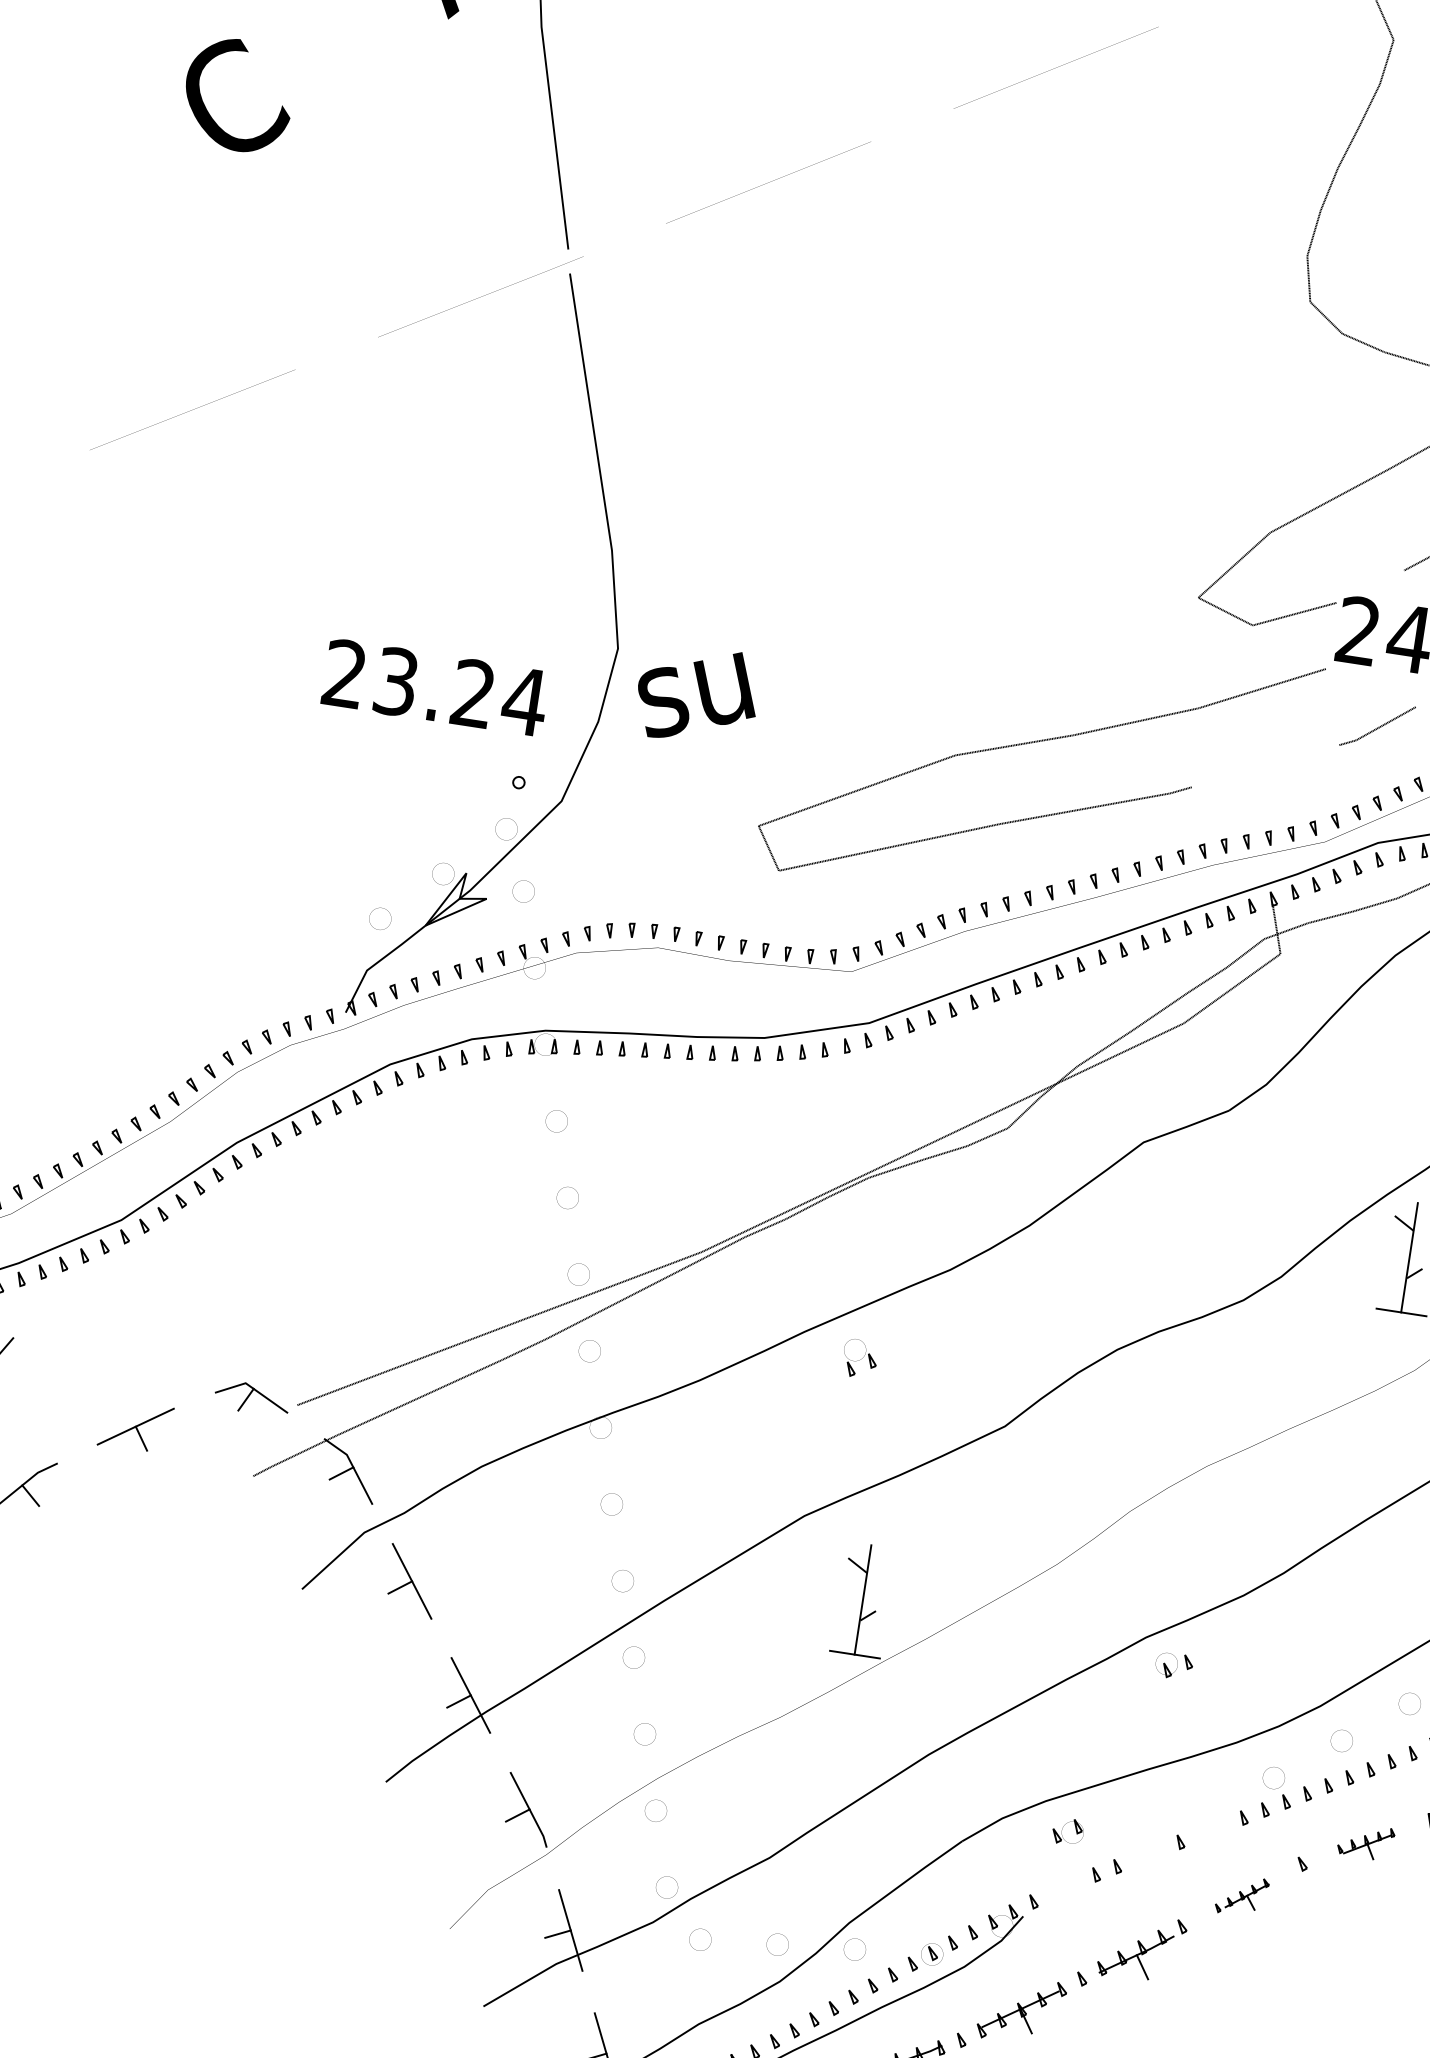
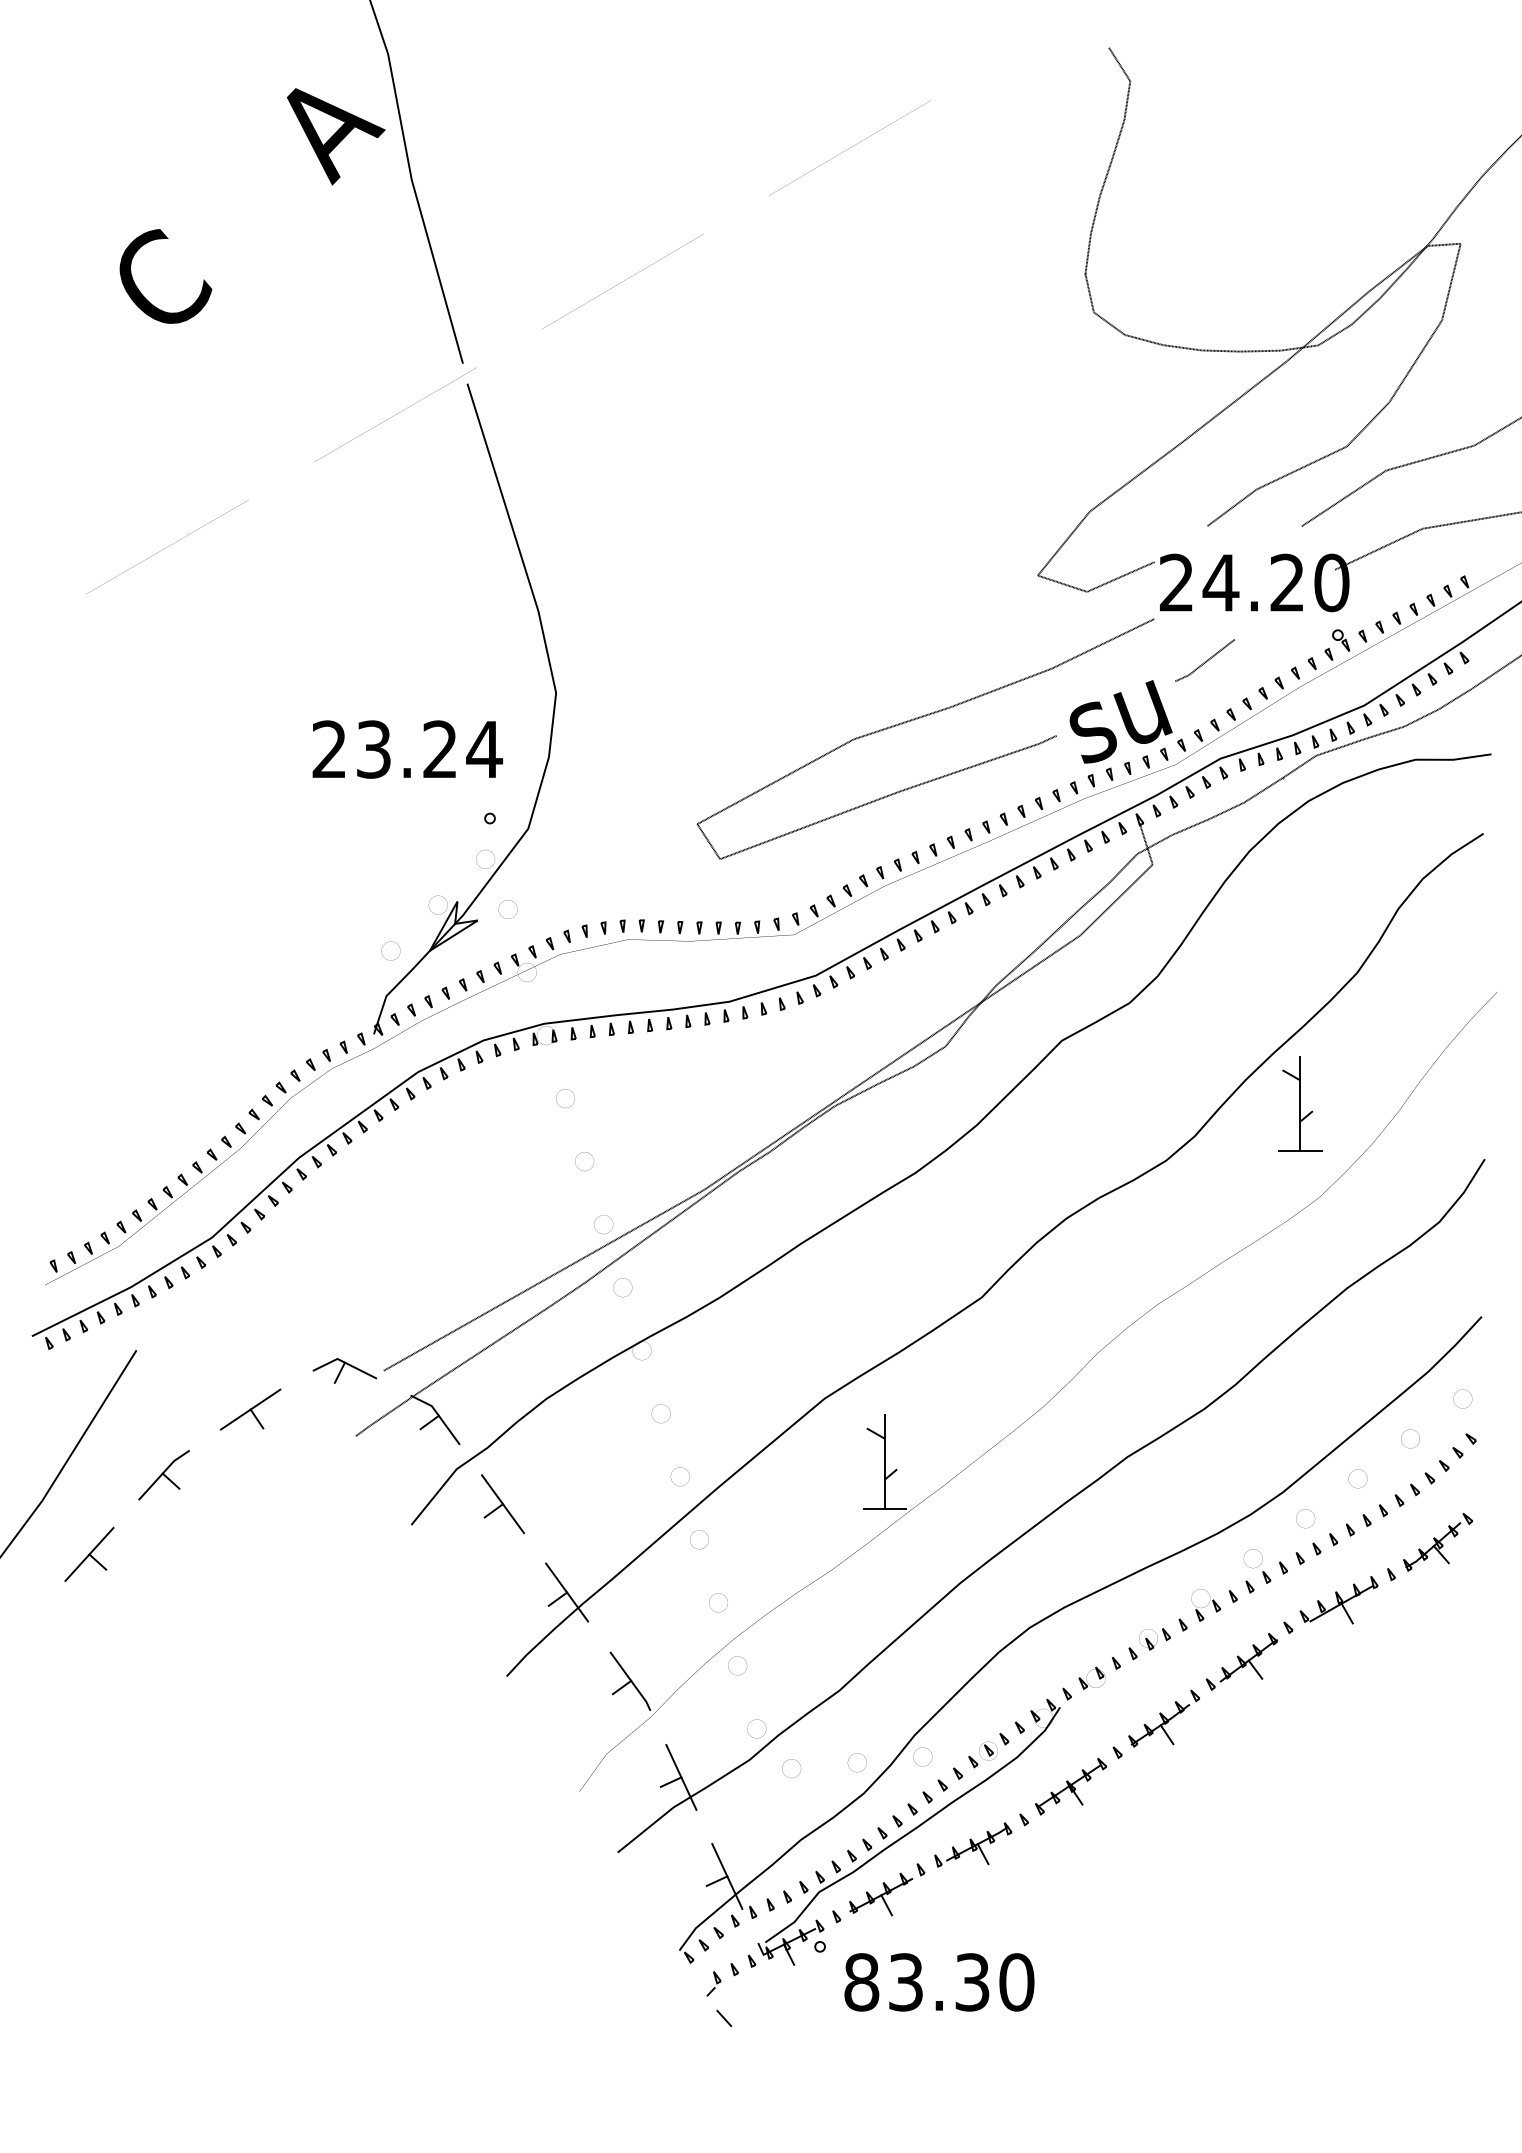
text: (697, 694) -> (1120, 721), moved
part: (860, 1359) -> (1206, 1605), moved
part: (1173, 1666) -> (1154, 1639), moved
part: (1067, 1830) -> (1091, 1677), moved
part: (1365, 1841) -> (1338, 1600), size x1.67
part: (1241, 1895) -> (1241, 1661), size x1.67

